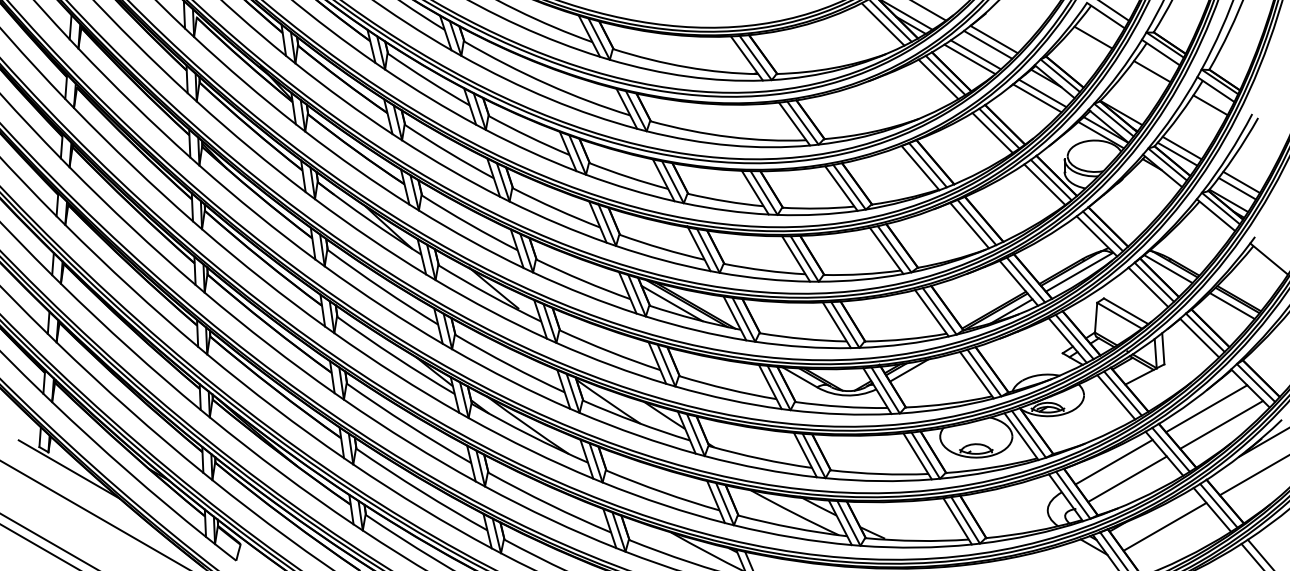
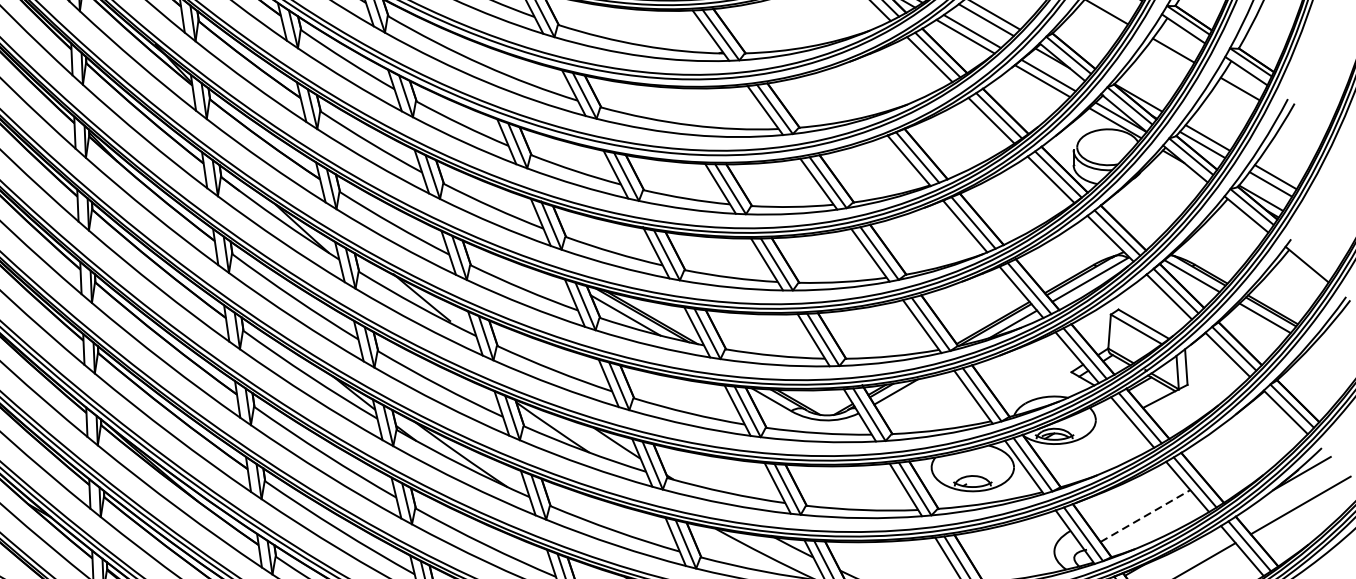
line: (1206, 408) -> (1235, 435), removed
line: (1221, 424) -> (1252, 453), removed
line: (1113, 461) -> (1129, 495), removed
line: (1127, 479) -> (1145, 516), solid -> dashed

